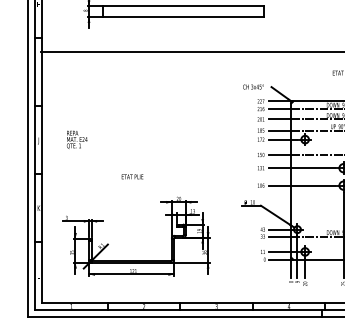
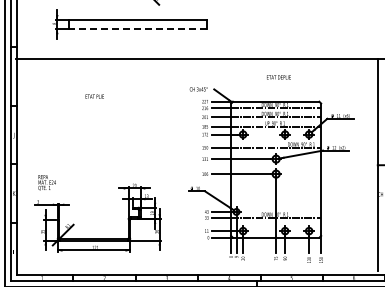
line: (182, 17) -> (137, 29), solid -> dashed
text: (76, 139) -> (46, 182), moved
text: (132, 176) -> (94, 96), moved

